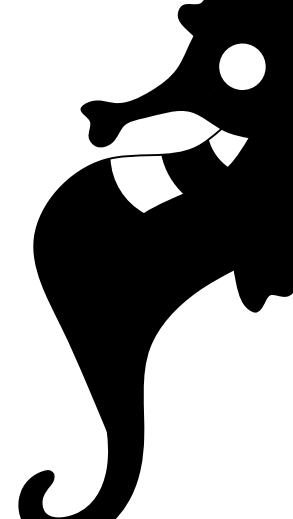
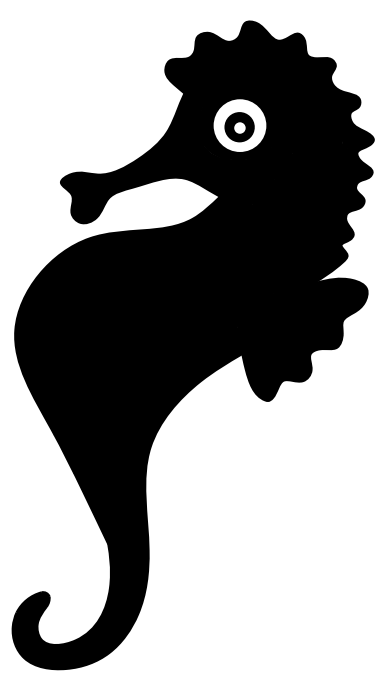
part: (241, 68) -> (239, 127), added
fill: (228, 148) -> (228, 218), added
fill: (146, 184) -> (138, 263), added

